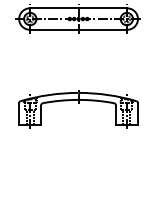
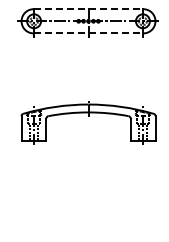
line: (78, 8) -> (88, 9), solid -> dashed
line: (78, 29) -> (88, 33), solid -> dashed

